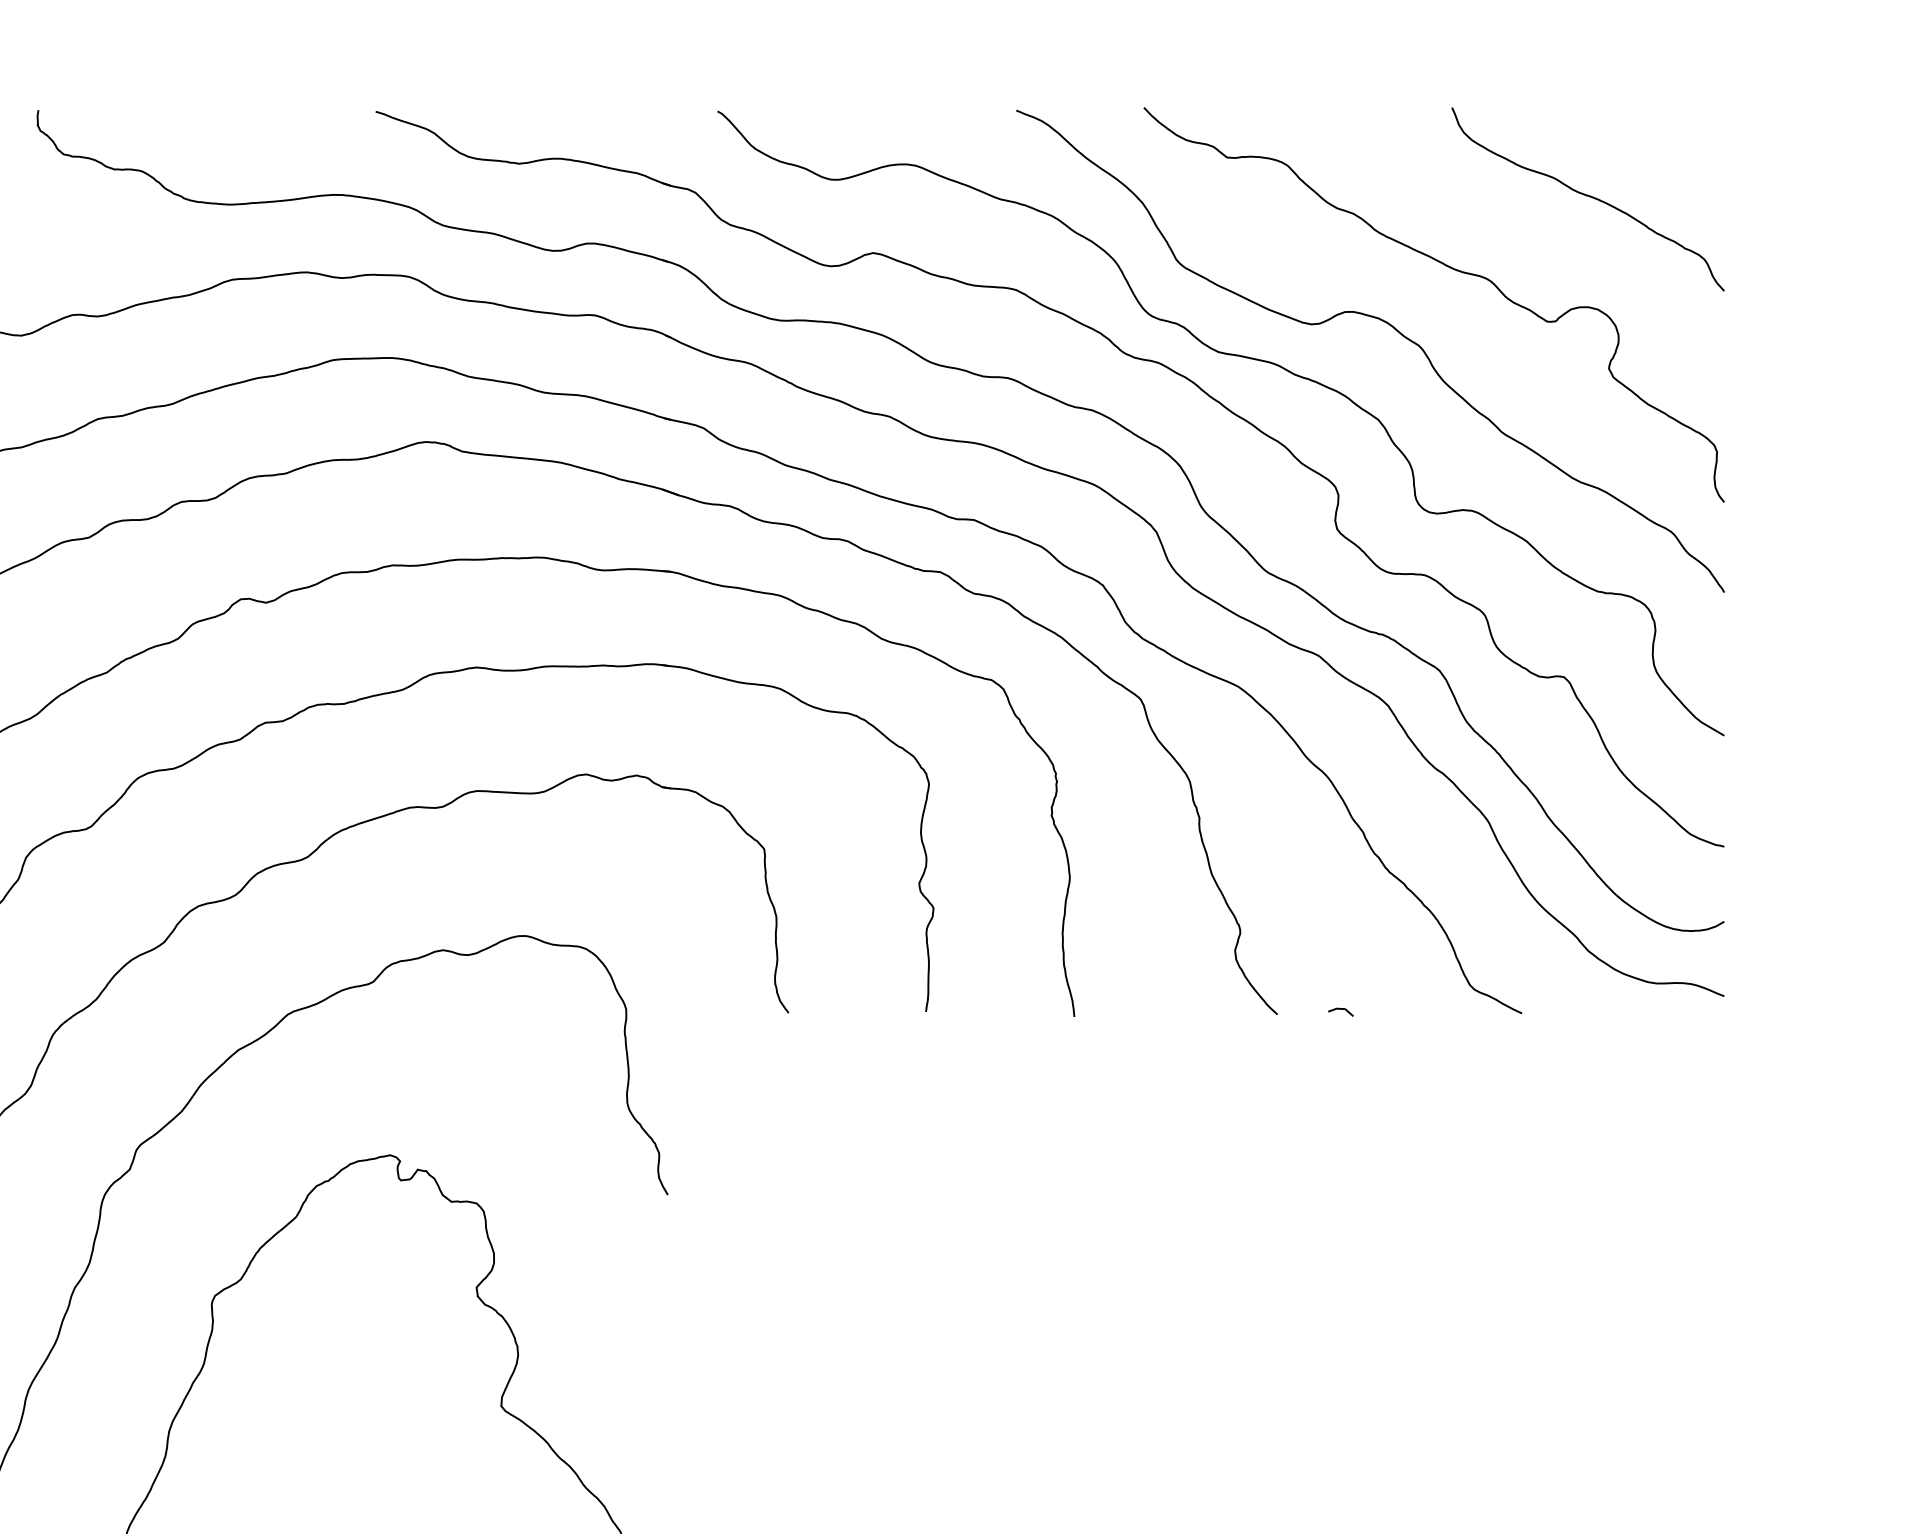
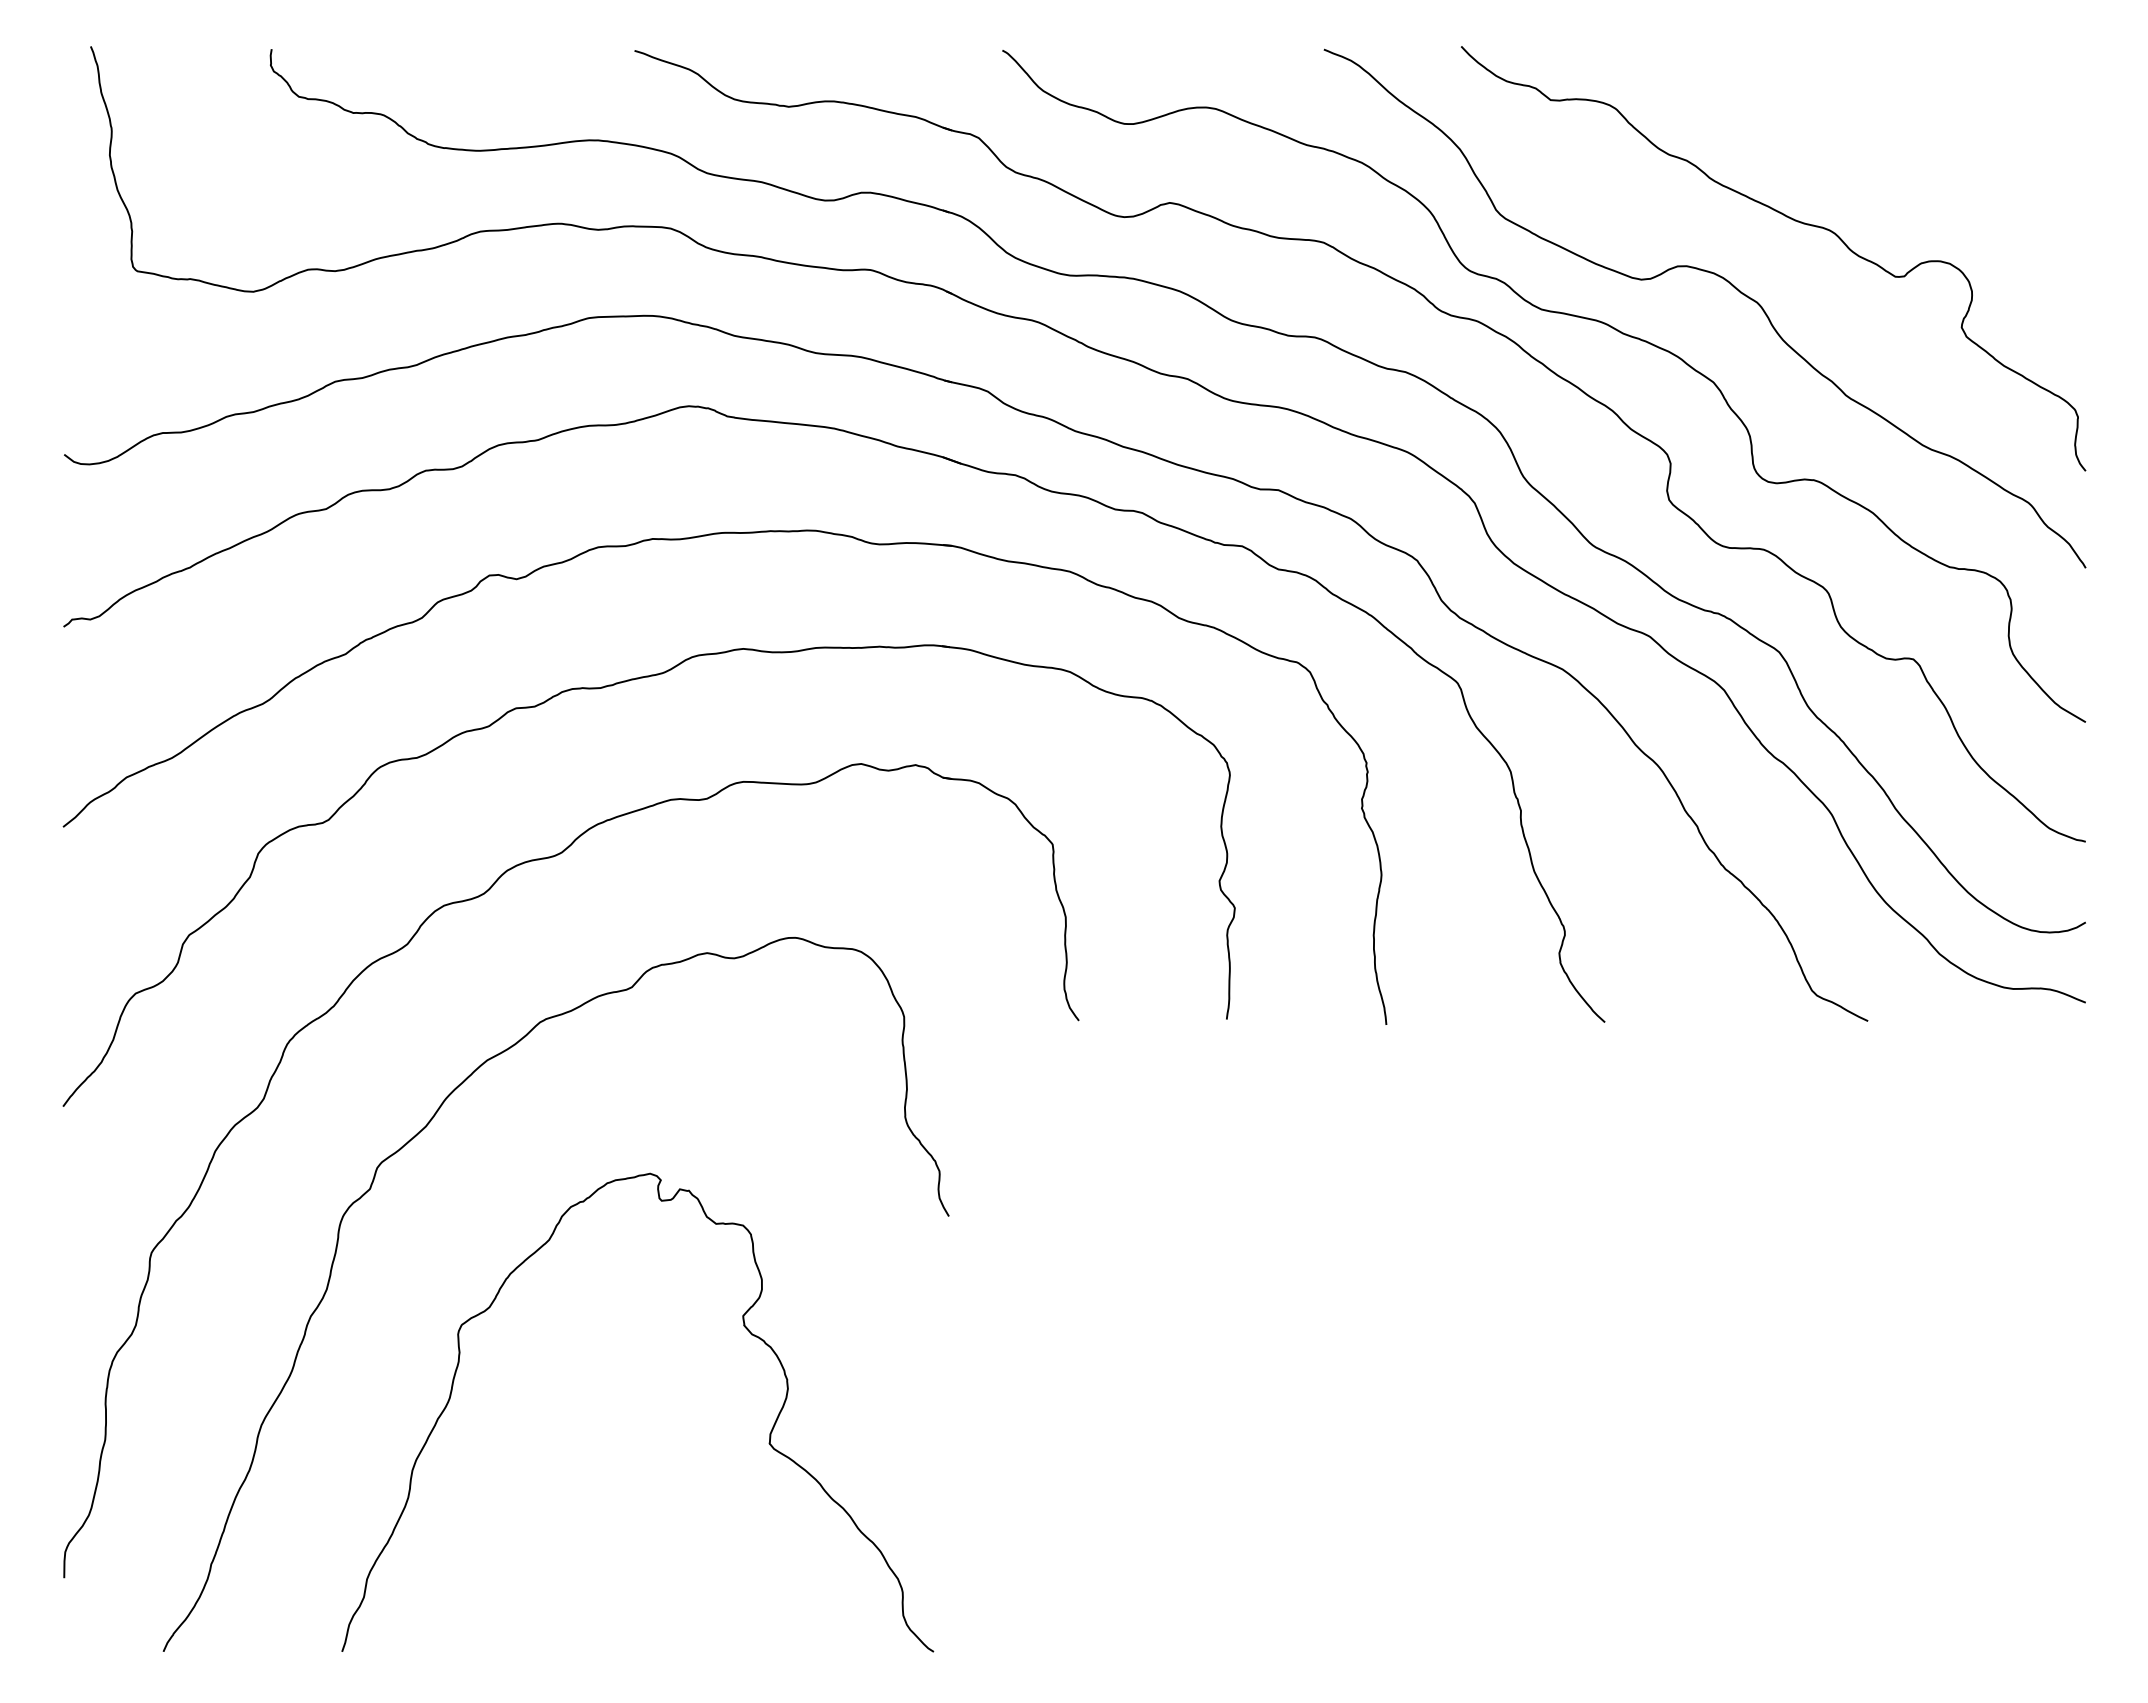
curve: (1588, 196) -> (1939, 142), removed
curve: (1341, 1010) -> (1673, 1017), removed

